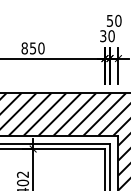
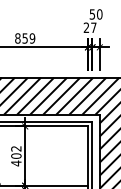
text: (106, 35) -> (89, 27), 30 -> 27
text: (41, 48) -> (32, 38), 850 -> 859

